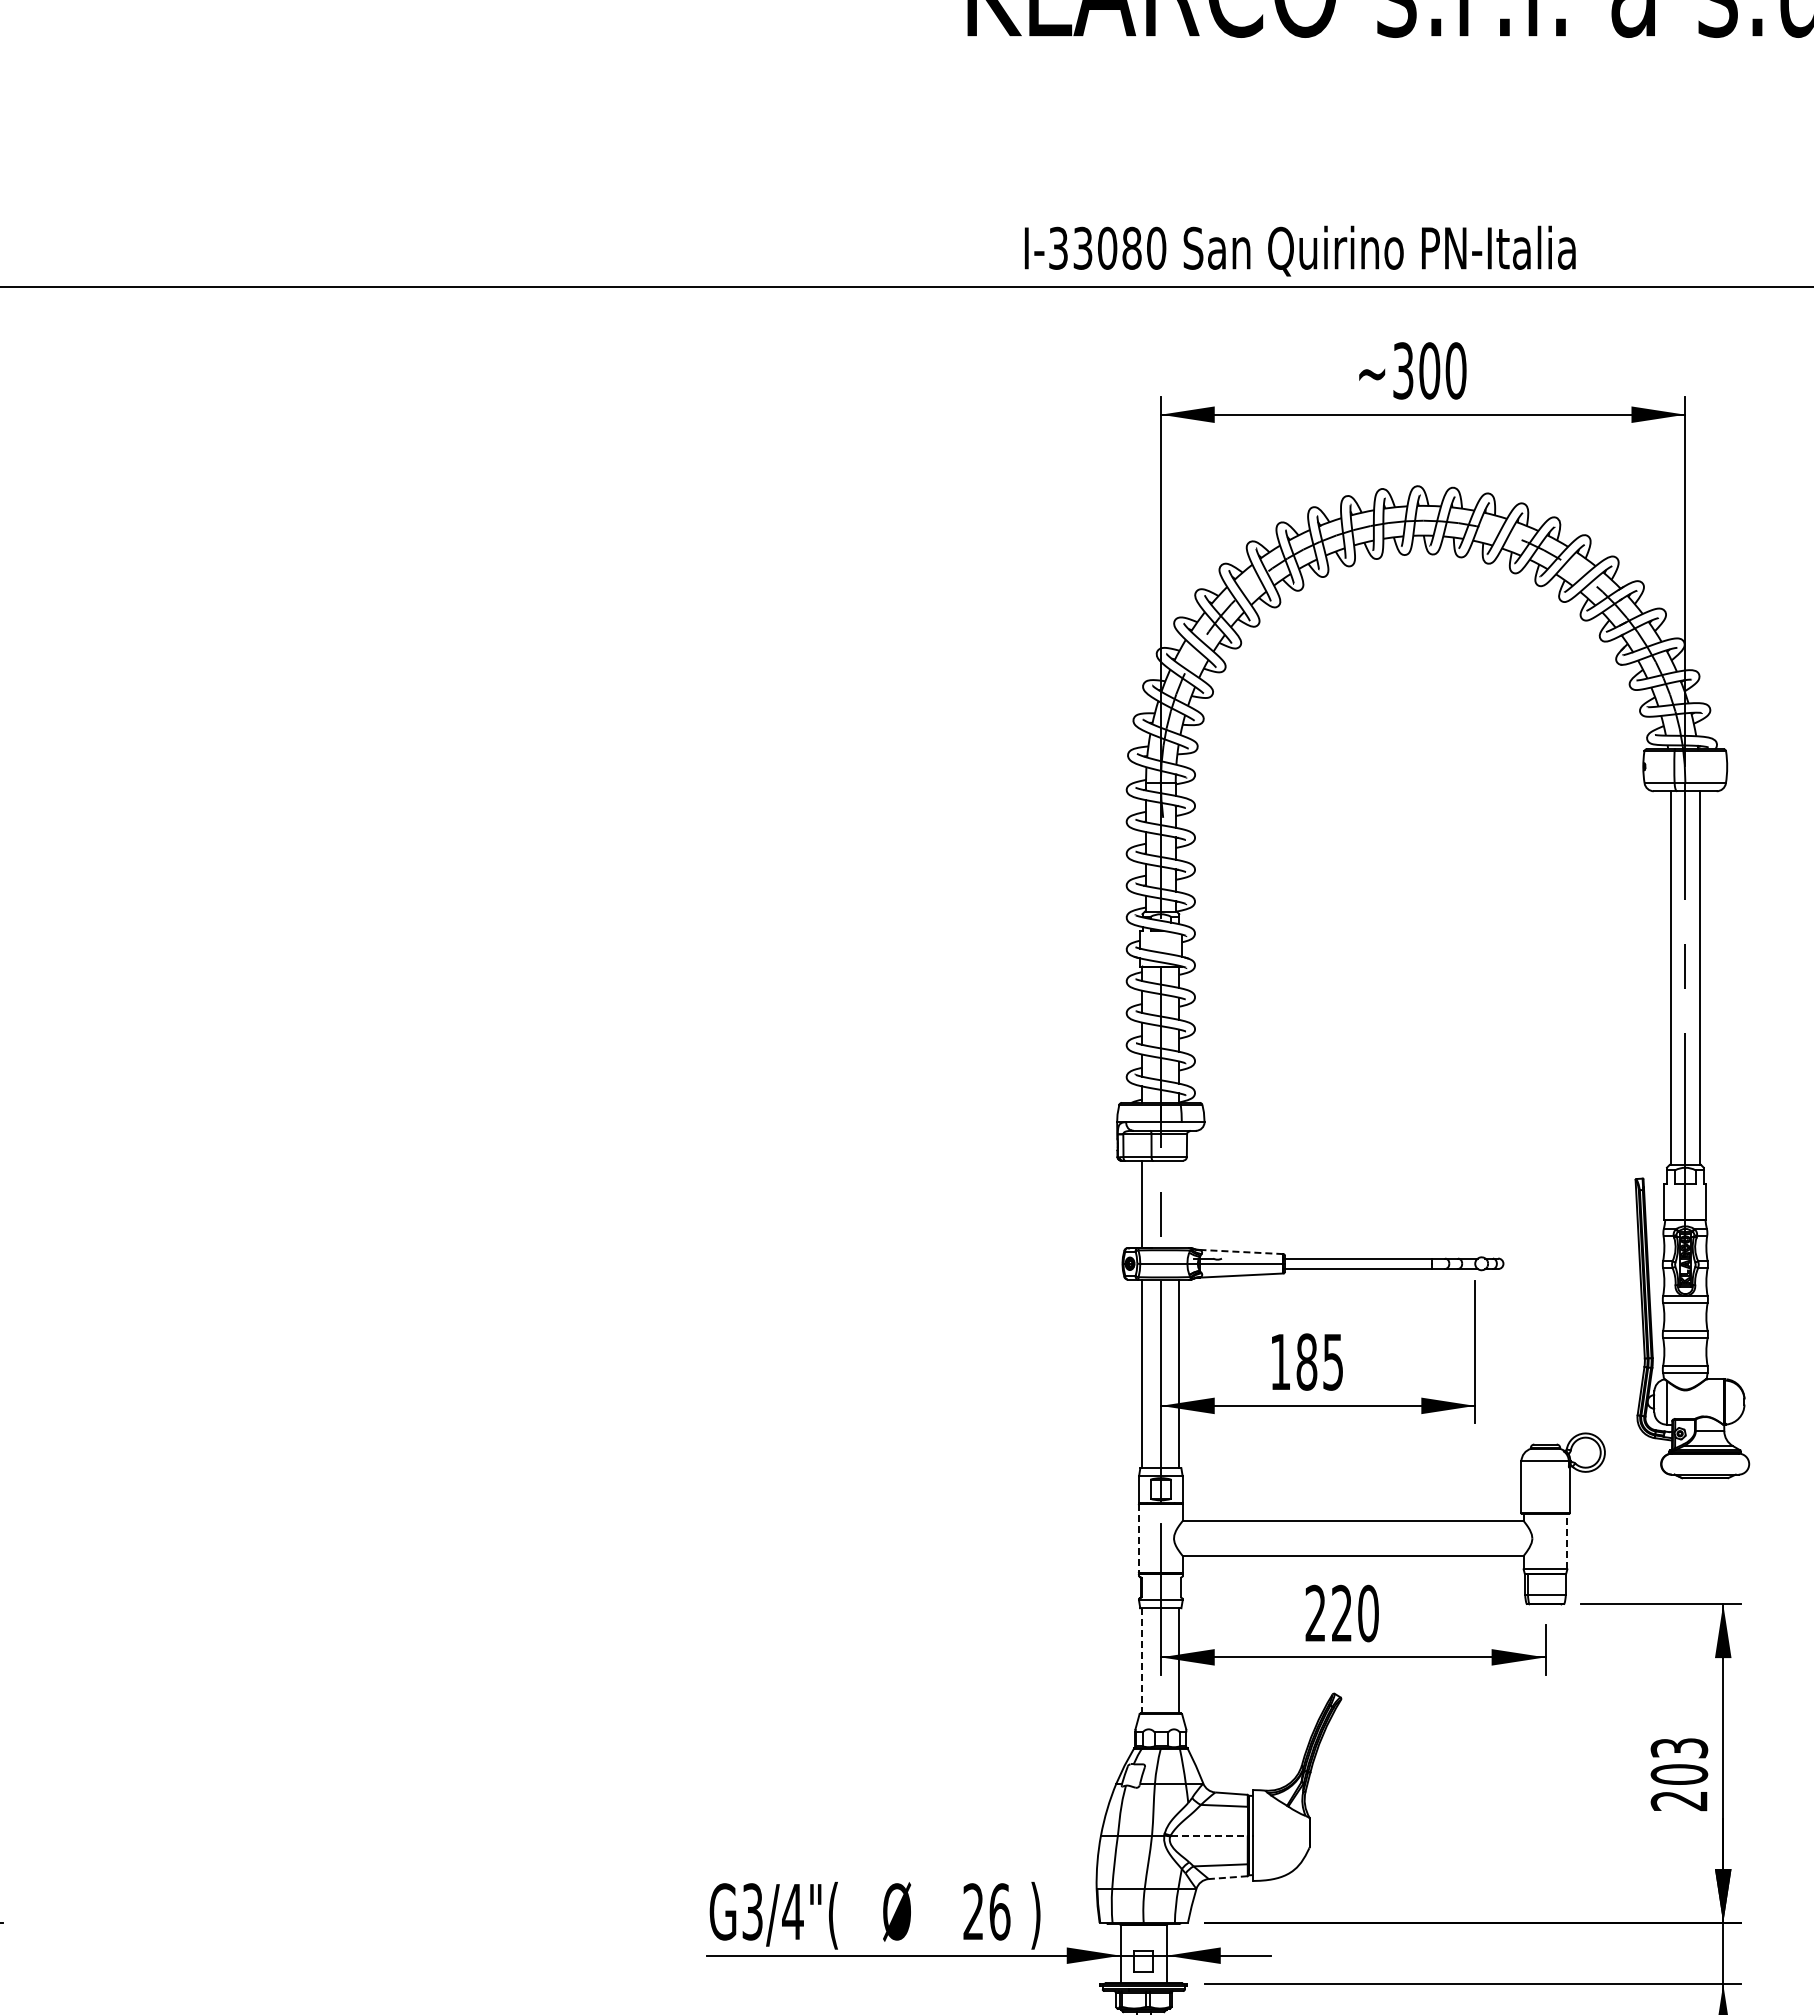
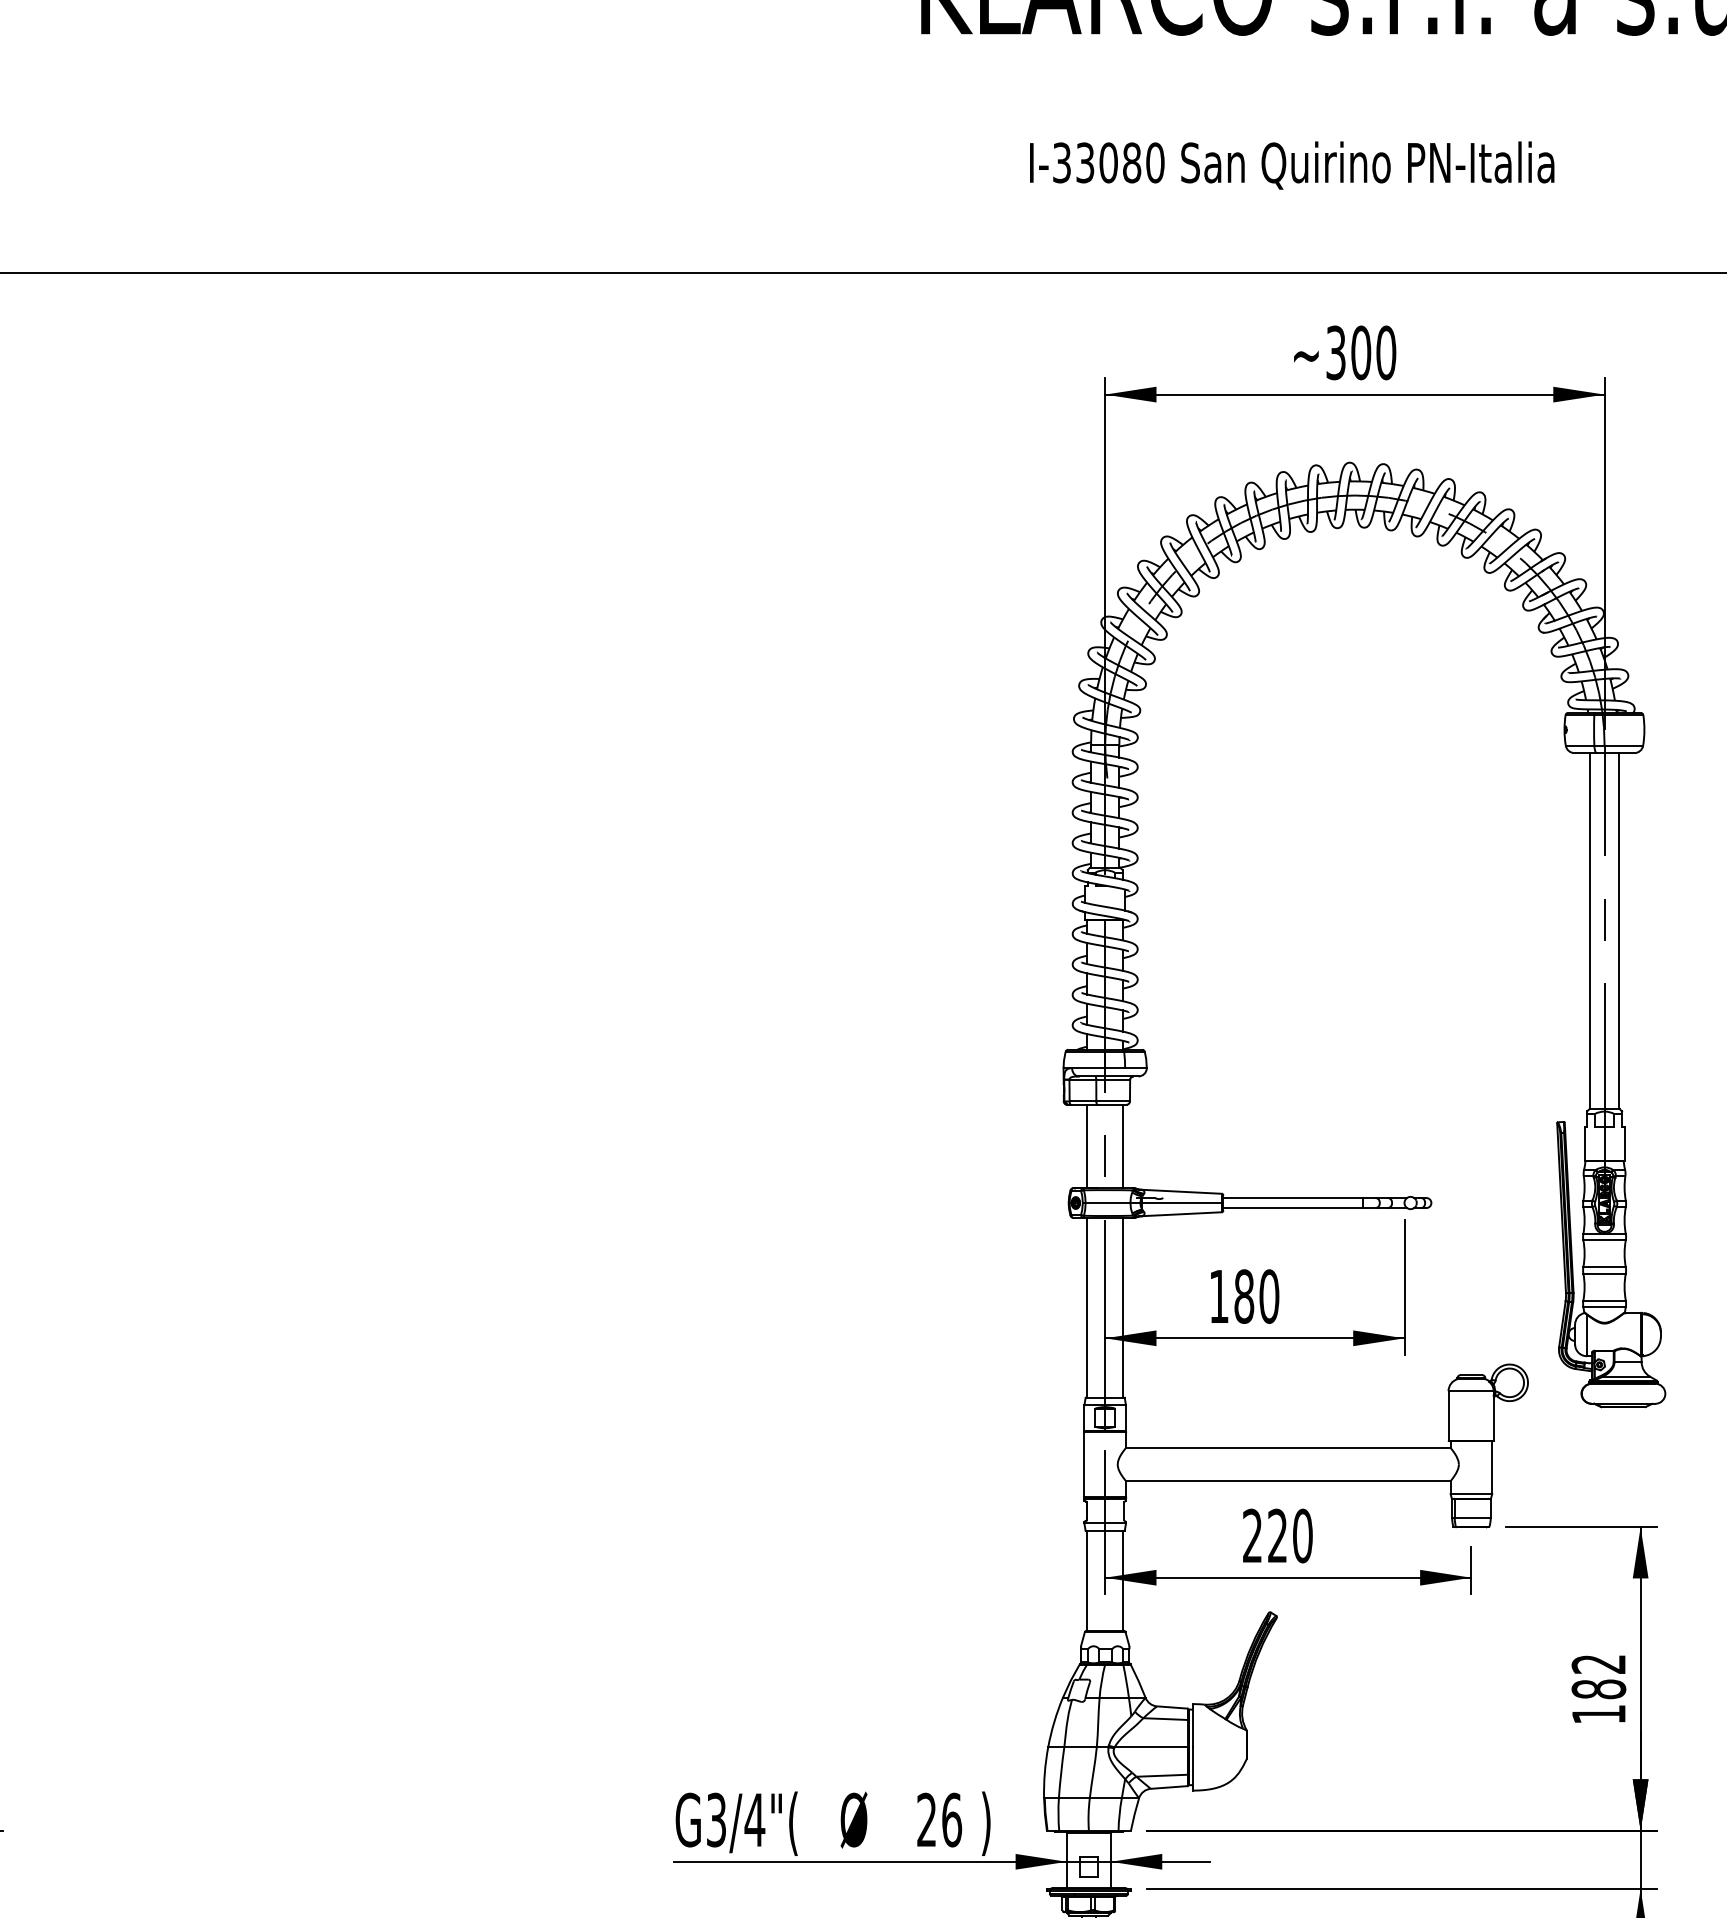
text: (1299, 250) -> (1291, 164), moved
line: (1179, 1204) -> (1122, 1146), added
line: (1241, 1252) -> (1181, 1192), dashed -> solid
text: (1333, 1361) -> (1269, 1296), 185 -> 180
line: (1139, 1538) -> (1084, 1464), dashed -> solid
line: (1567, 1541) -> (1492, 1467), dashed -> solid
line: (1142, 1661) -> (1087, 1581), dashed -> solid
text: (1679, 1774) -> (1598, 1689), 203 -> 182
line: (1209, 1835) -> (1151, 1747), dashed -> solid
line: (1228, 1877) -> (1169, 1787), dashed -> solid

